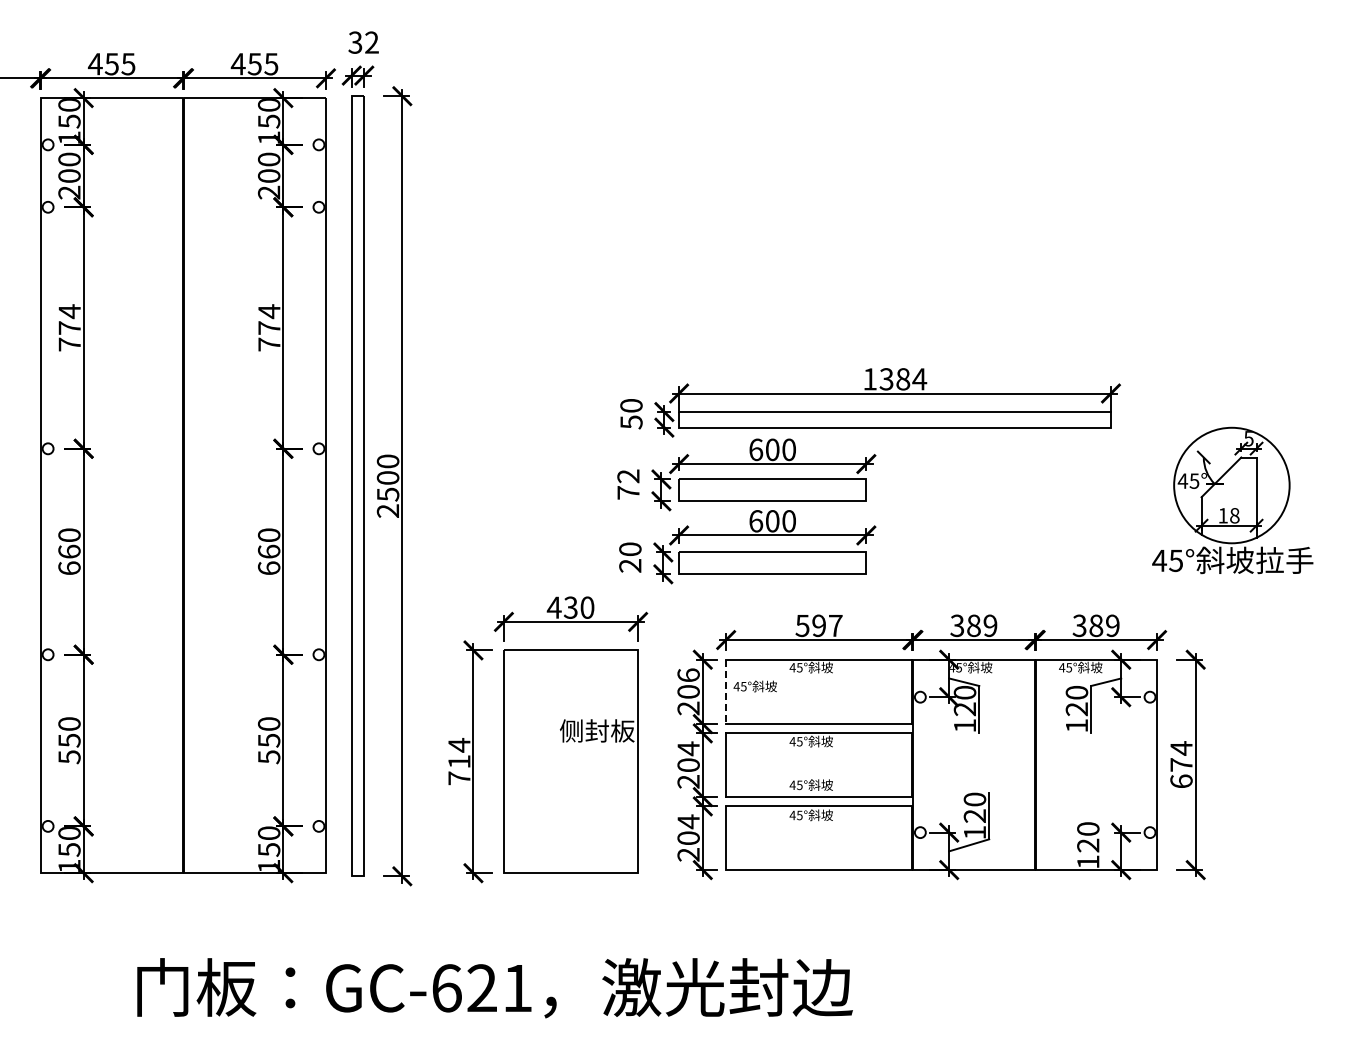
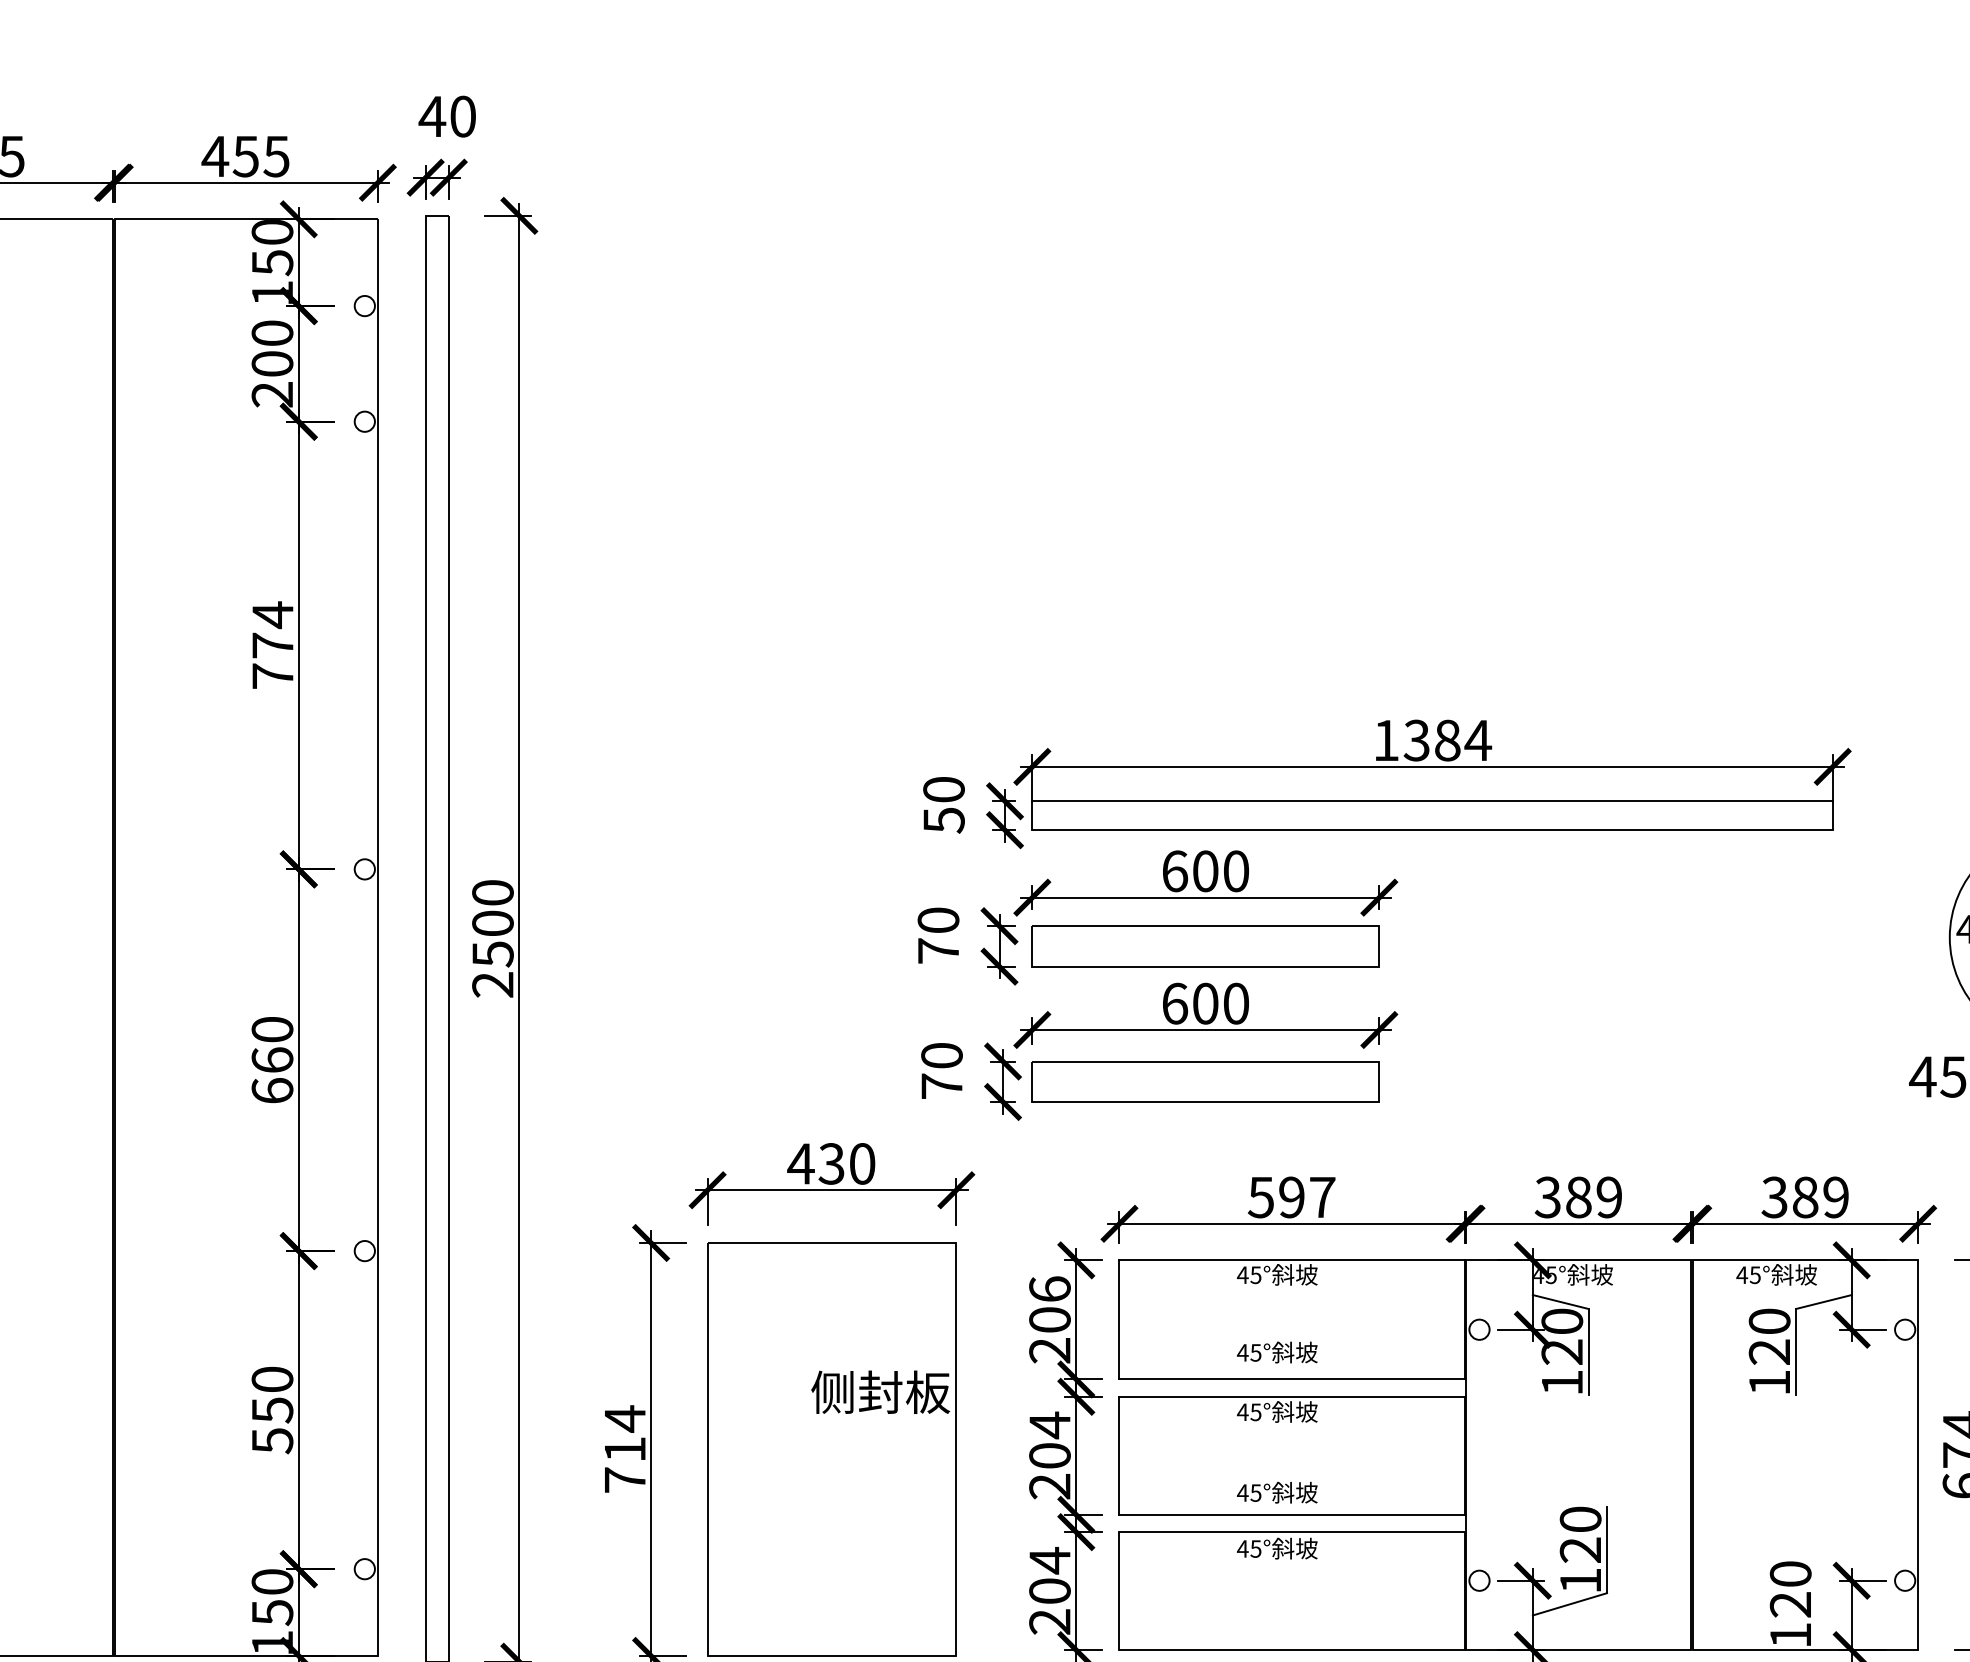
text: (363, 42) -> (447, 116), 32 -> 40
text: (628, 476) -> (938, 920), 72 -> 70
text: (630, 565) -> (942, 1085), 20 -> 70
text: (754, 686) -> (1275, 1352), moved
line: (726, 692) -> (1120, 1321), dashed -> solid

